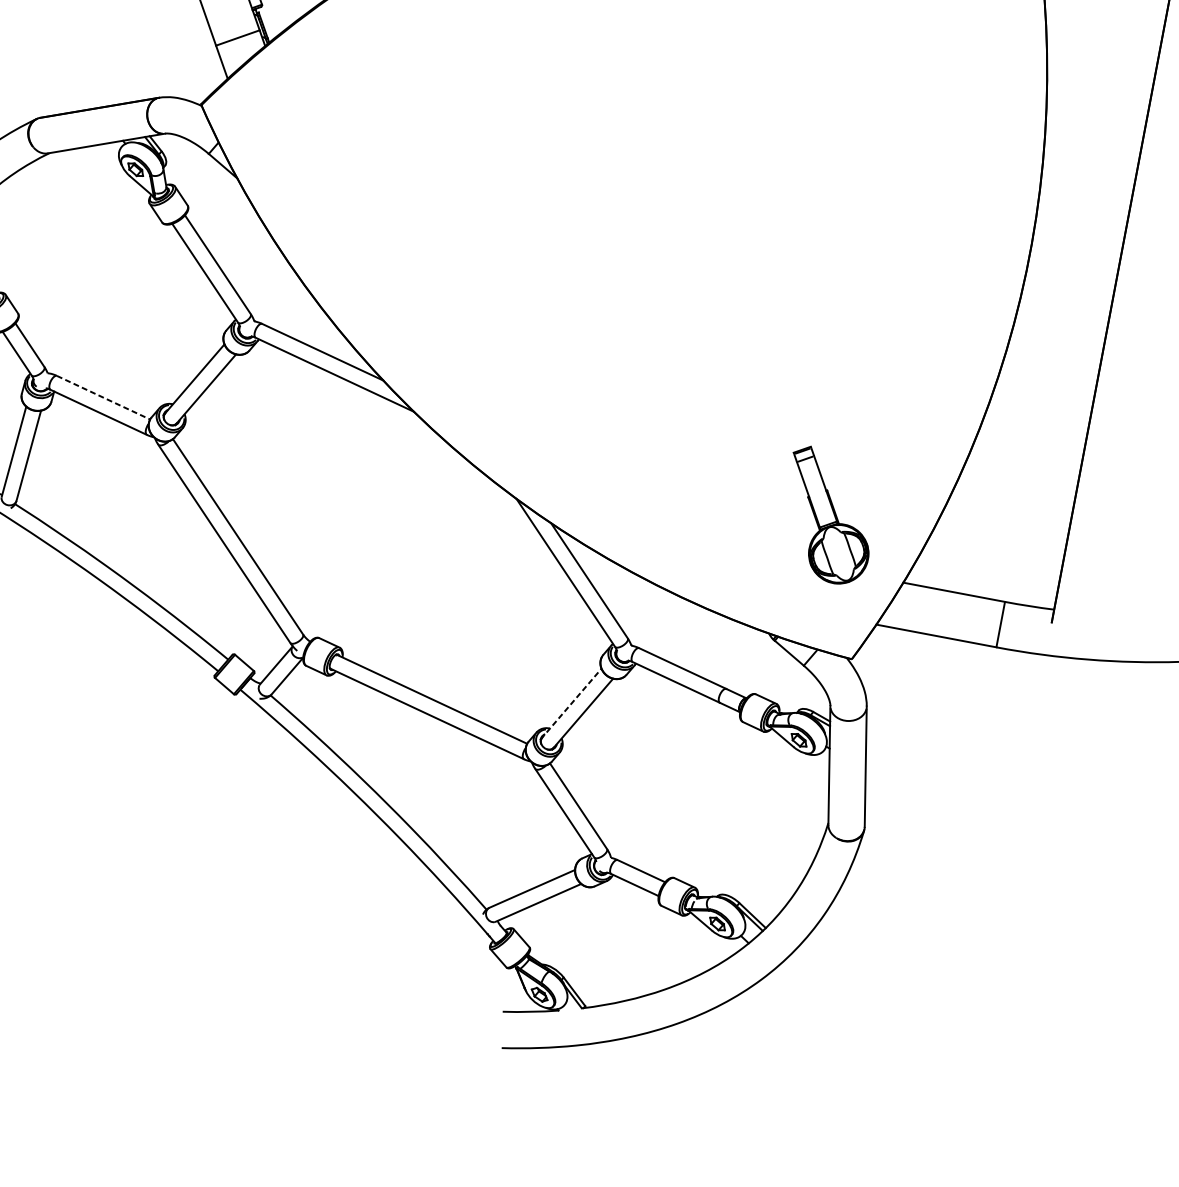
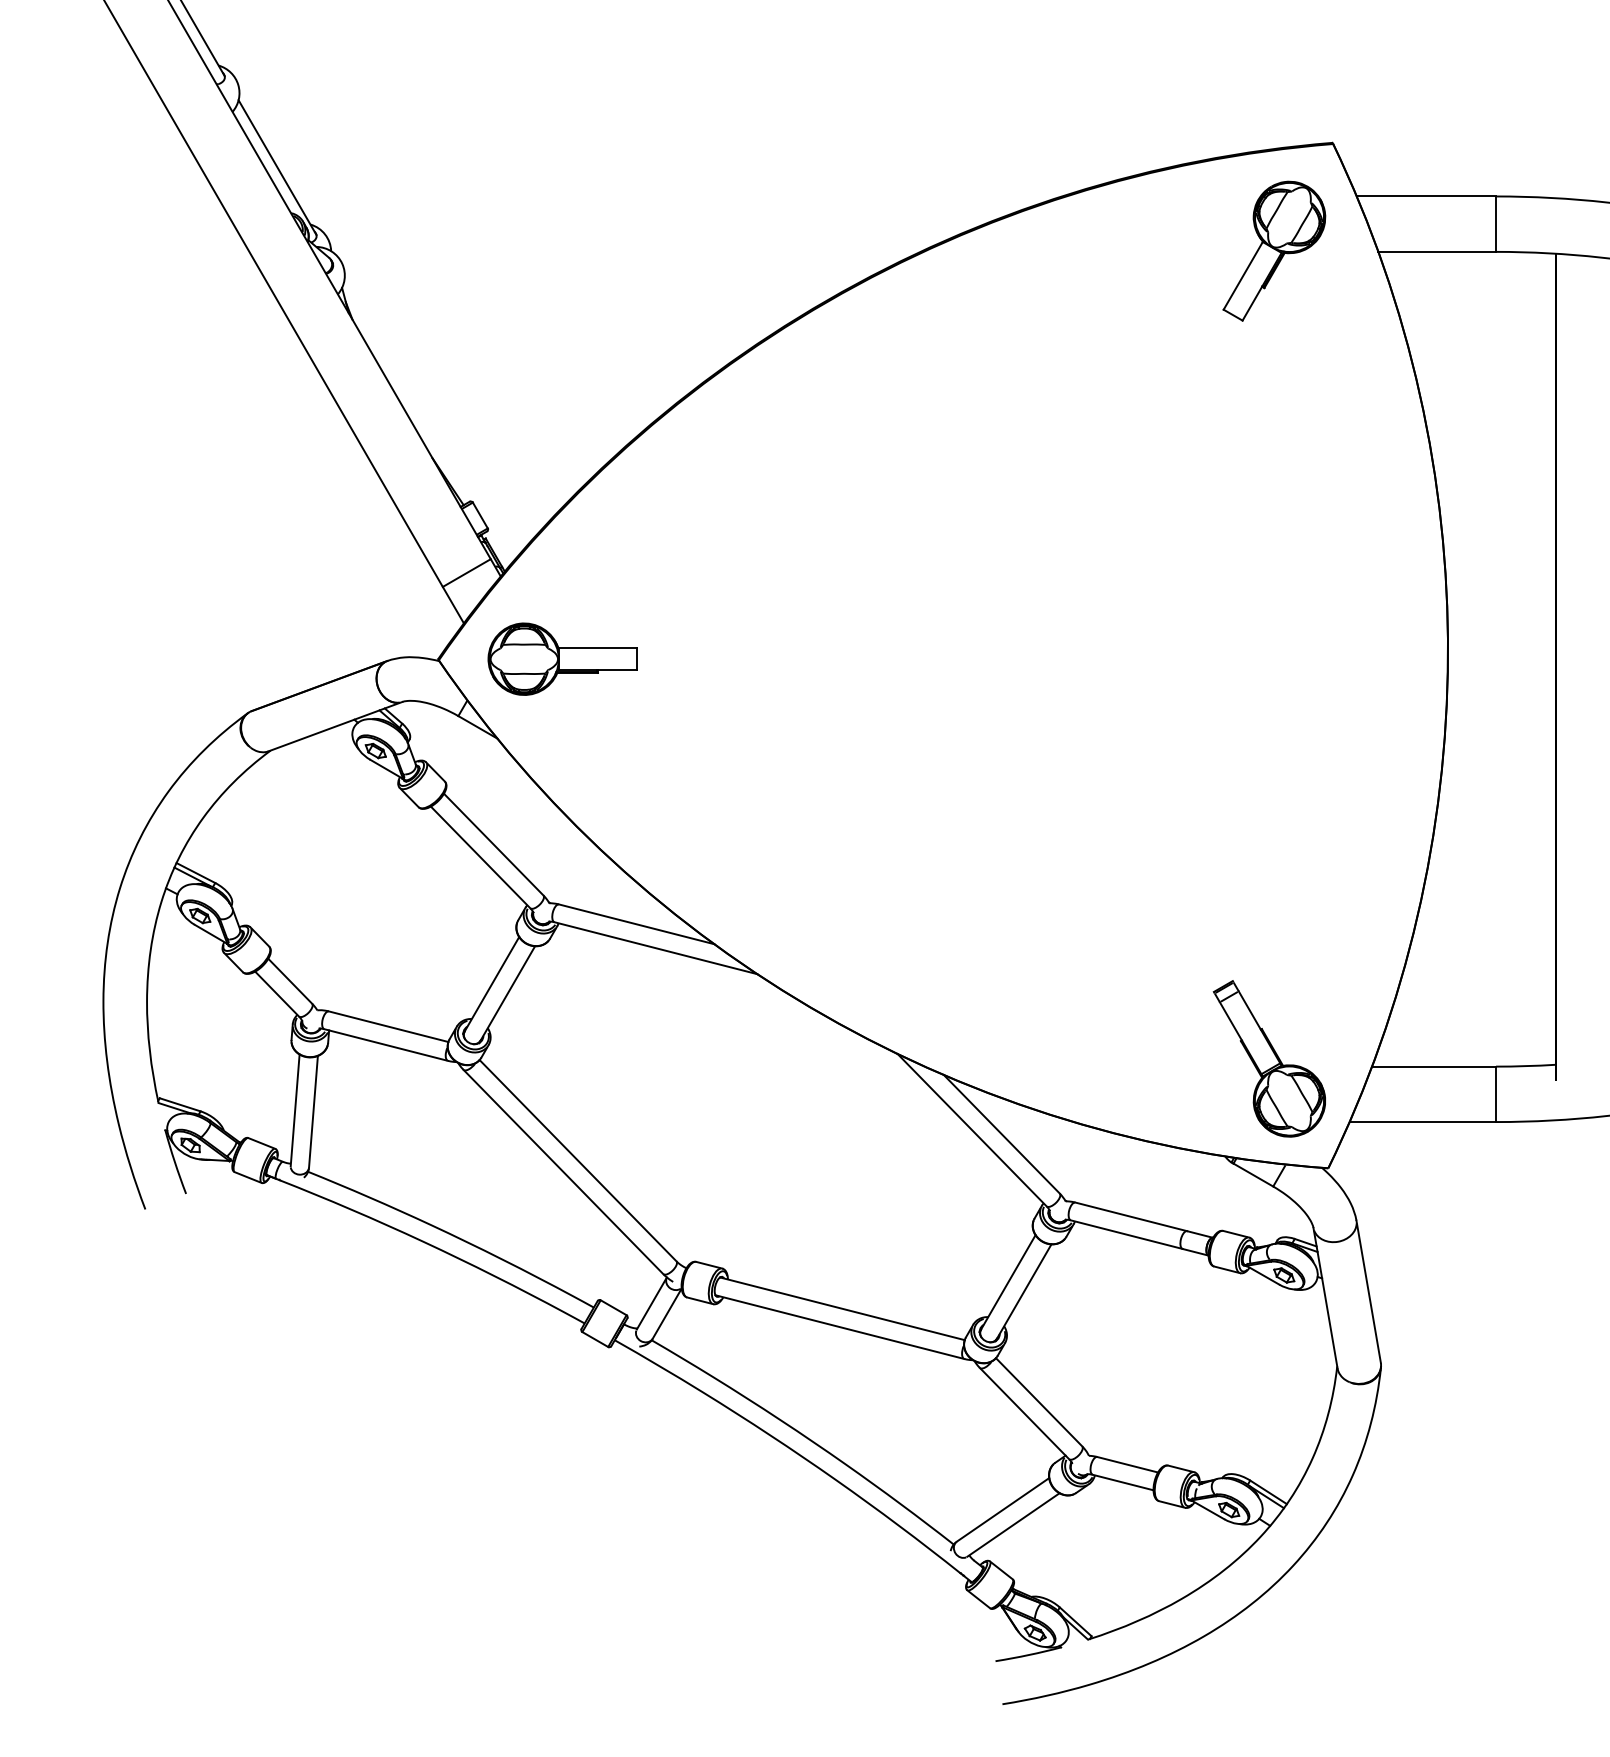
part: (303, 122) -> (562, 658), added
line: (103, 397) -> (388, 1026), dashed -> solid
part: (828, 515) -> (1268, 1058), moved
line: (571, 704) -> (1007, 1283), dashed -> solid

